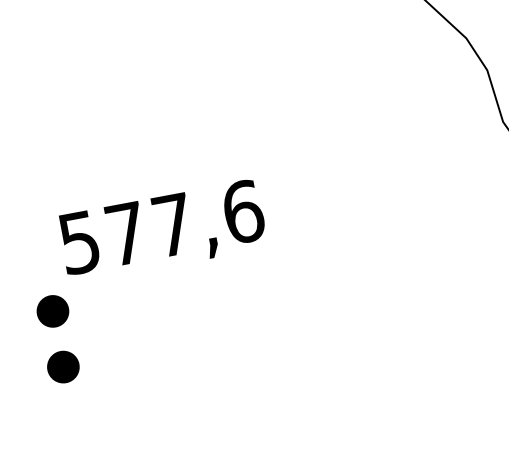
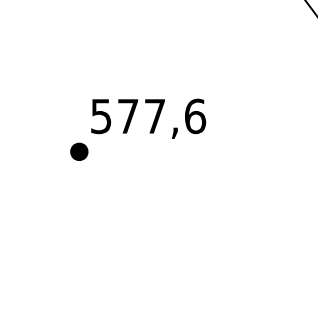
part: (63, 366) -> (79, 183), removed

